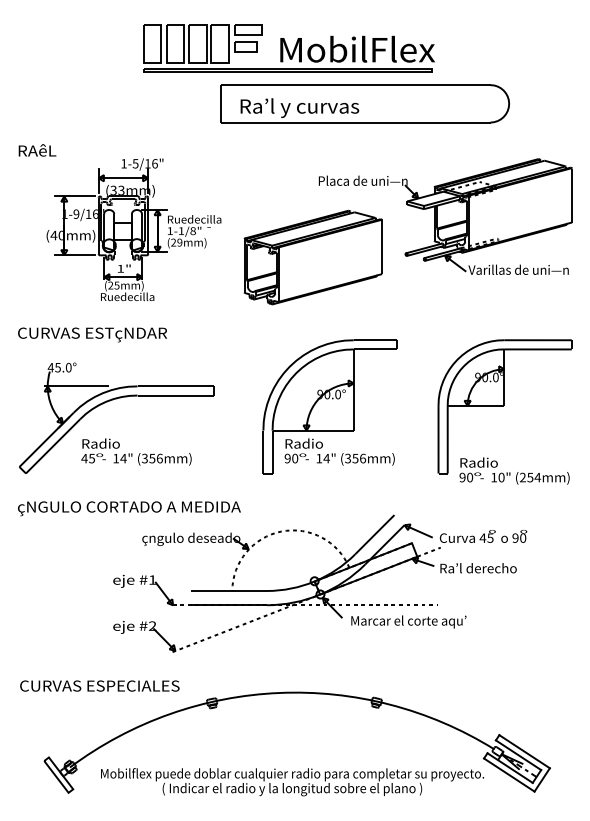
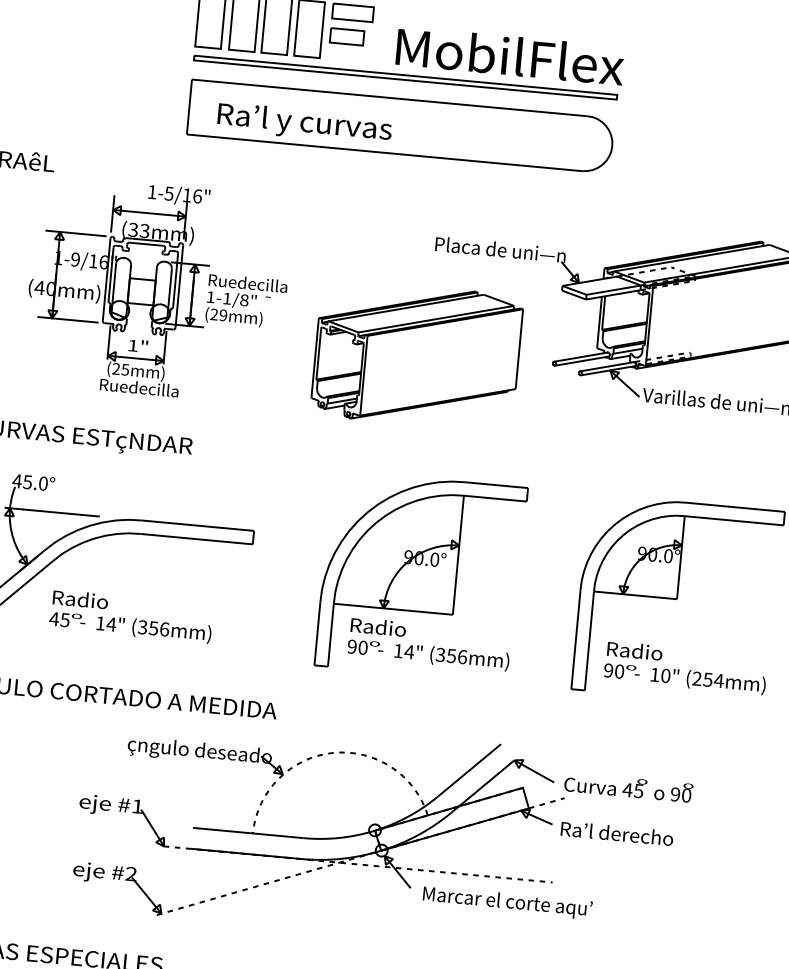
part: (365, 103) -> (401, 126), moved
text: (514, 470) -> (685, 667), moved

